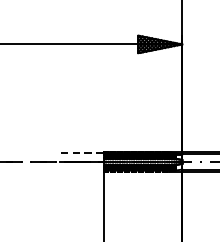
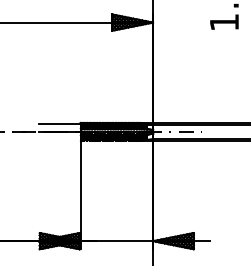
line: (81, 152) -> (59, 123), dashed -> solid

